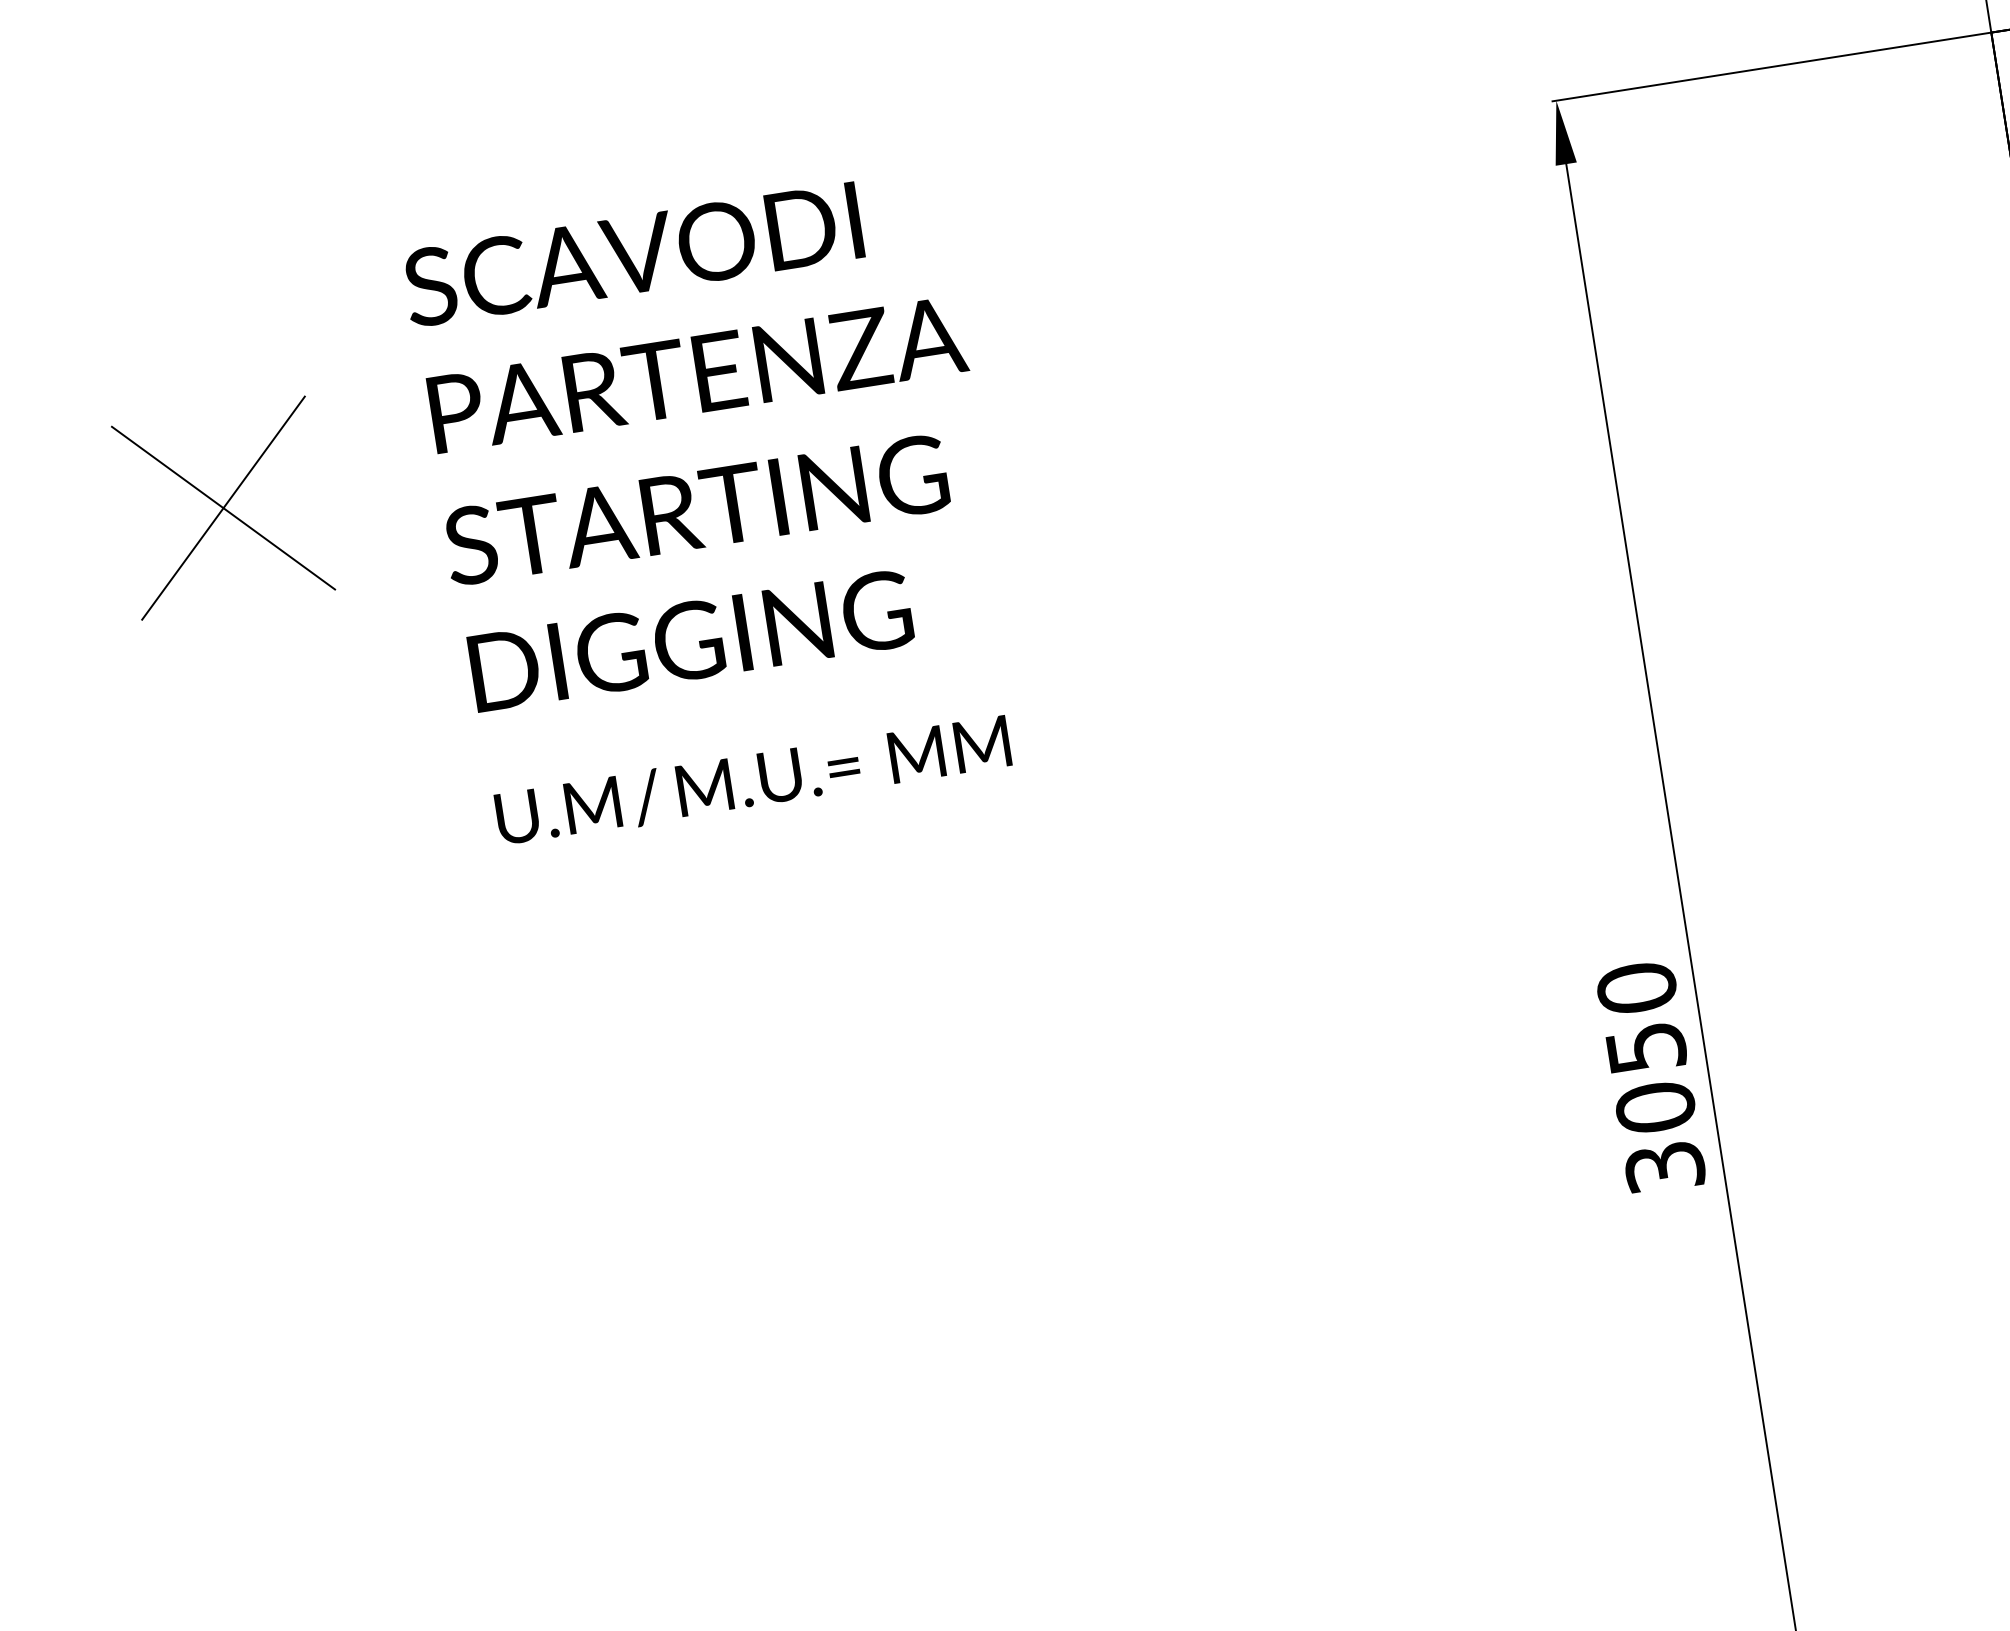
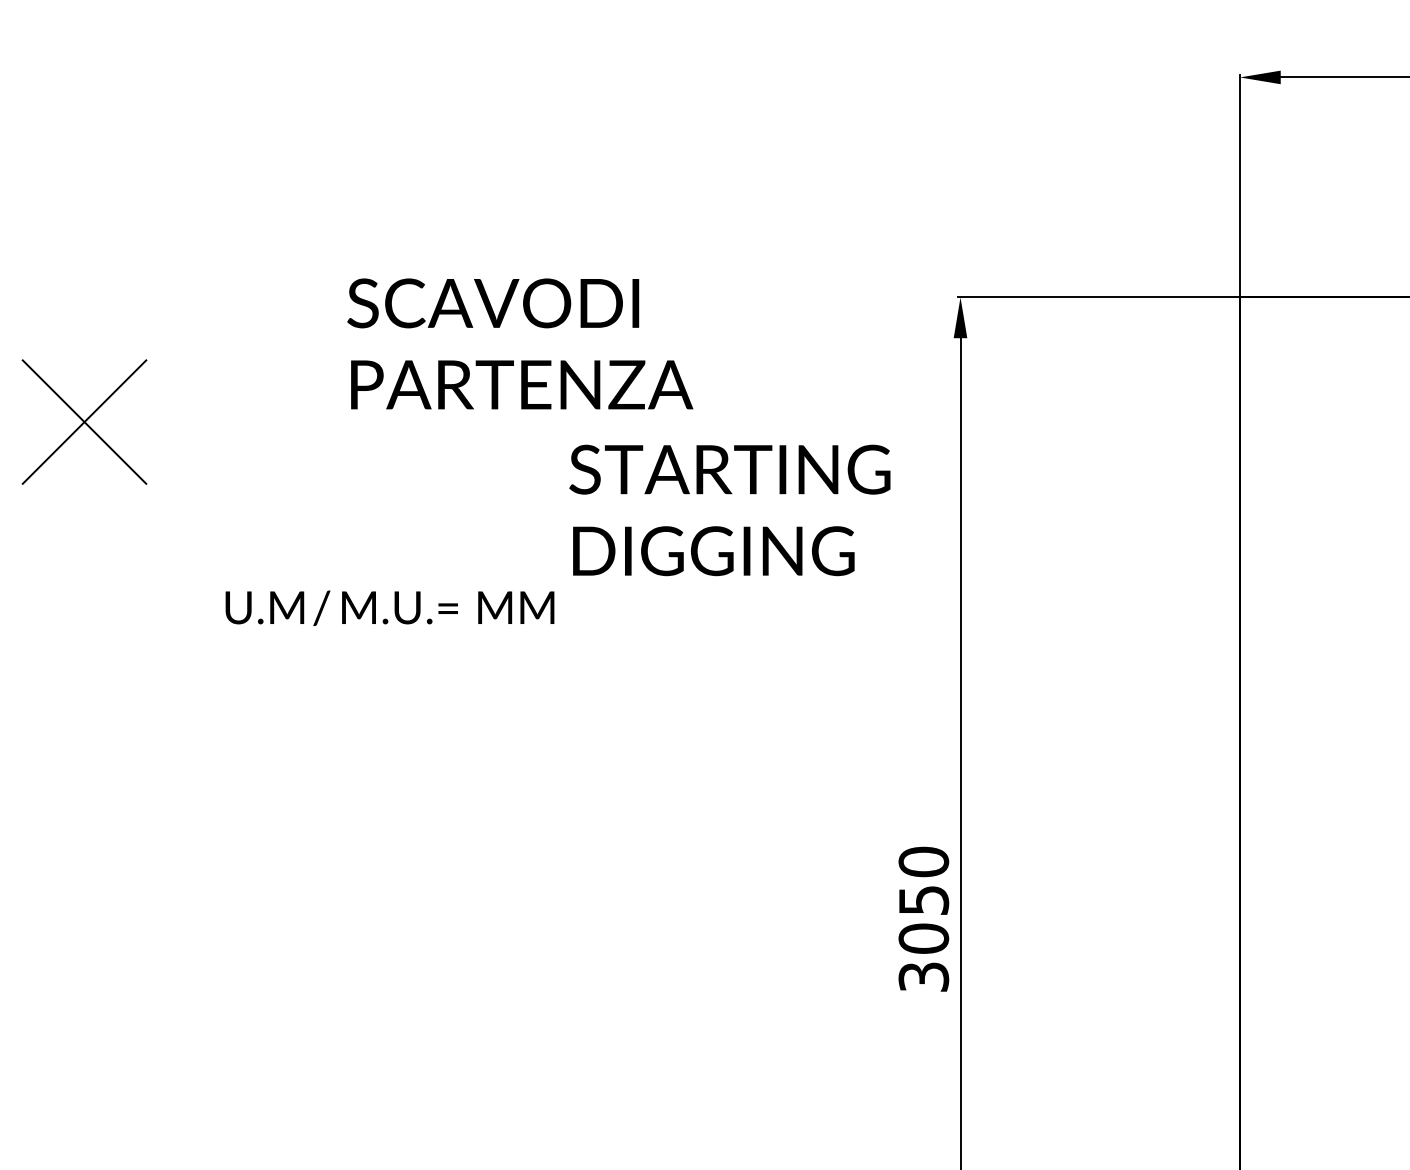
text: (685, 310) -> (520, 343), moved
text: (705, 573) -> (729, 510), moved
text: (752, 779) -> (389, 607), moved

